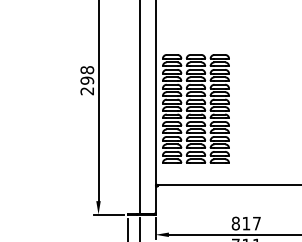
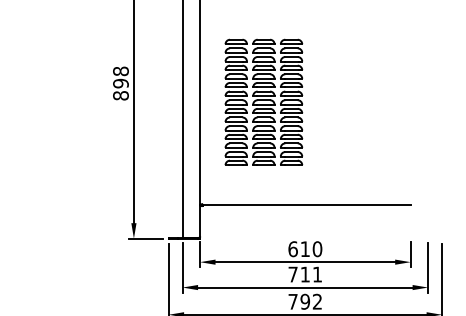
text: (86, 90) -> (120, 95), 298 -> 898
part: (195, 108) -> (263, 101), moved
text: (246, 223) -> (305, 249), 817 -> 610

